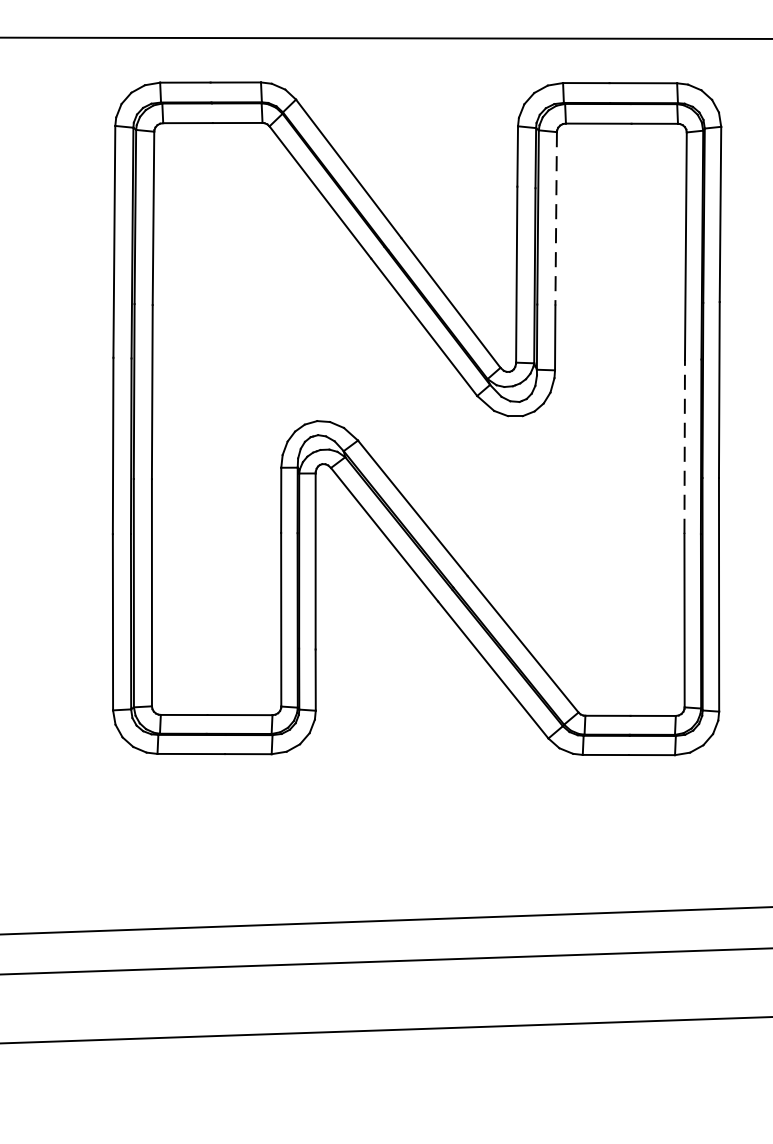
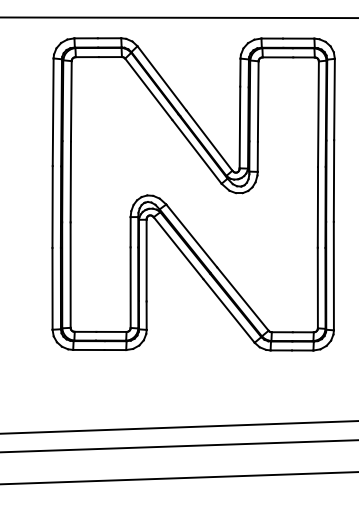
line: (556, 220) -> (258, 102), dashed -> solid
line: (683, 444) -> (317, 206), dashed -> solid

